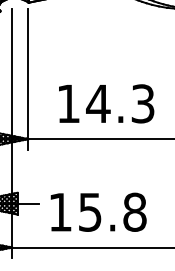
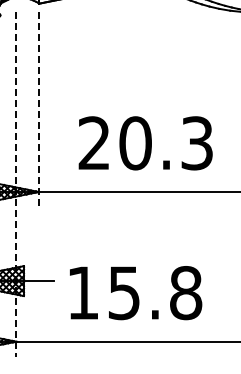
line: (28, 80) -> (38, 110), solid -> dashed
text: (83, 103) -> (115, 143), 14.3 -> 20.3
line: (12, 134) -> (16, 185), solid -> dashed

